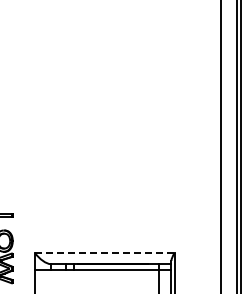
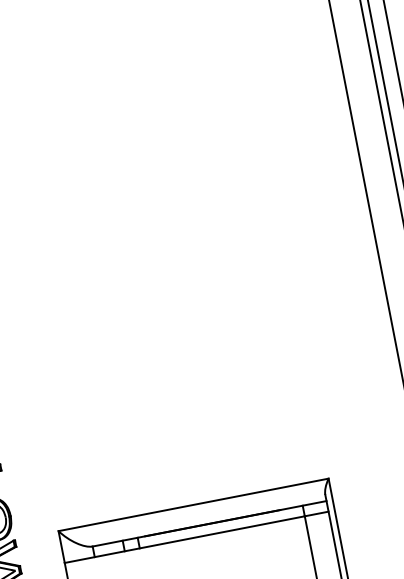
line: (104, 253) -> (192, 505), dashed -> solid

